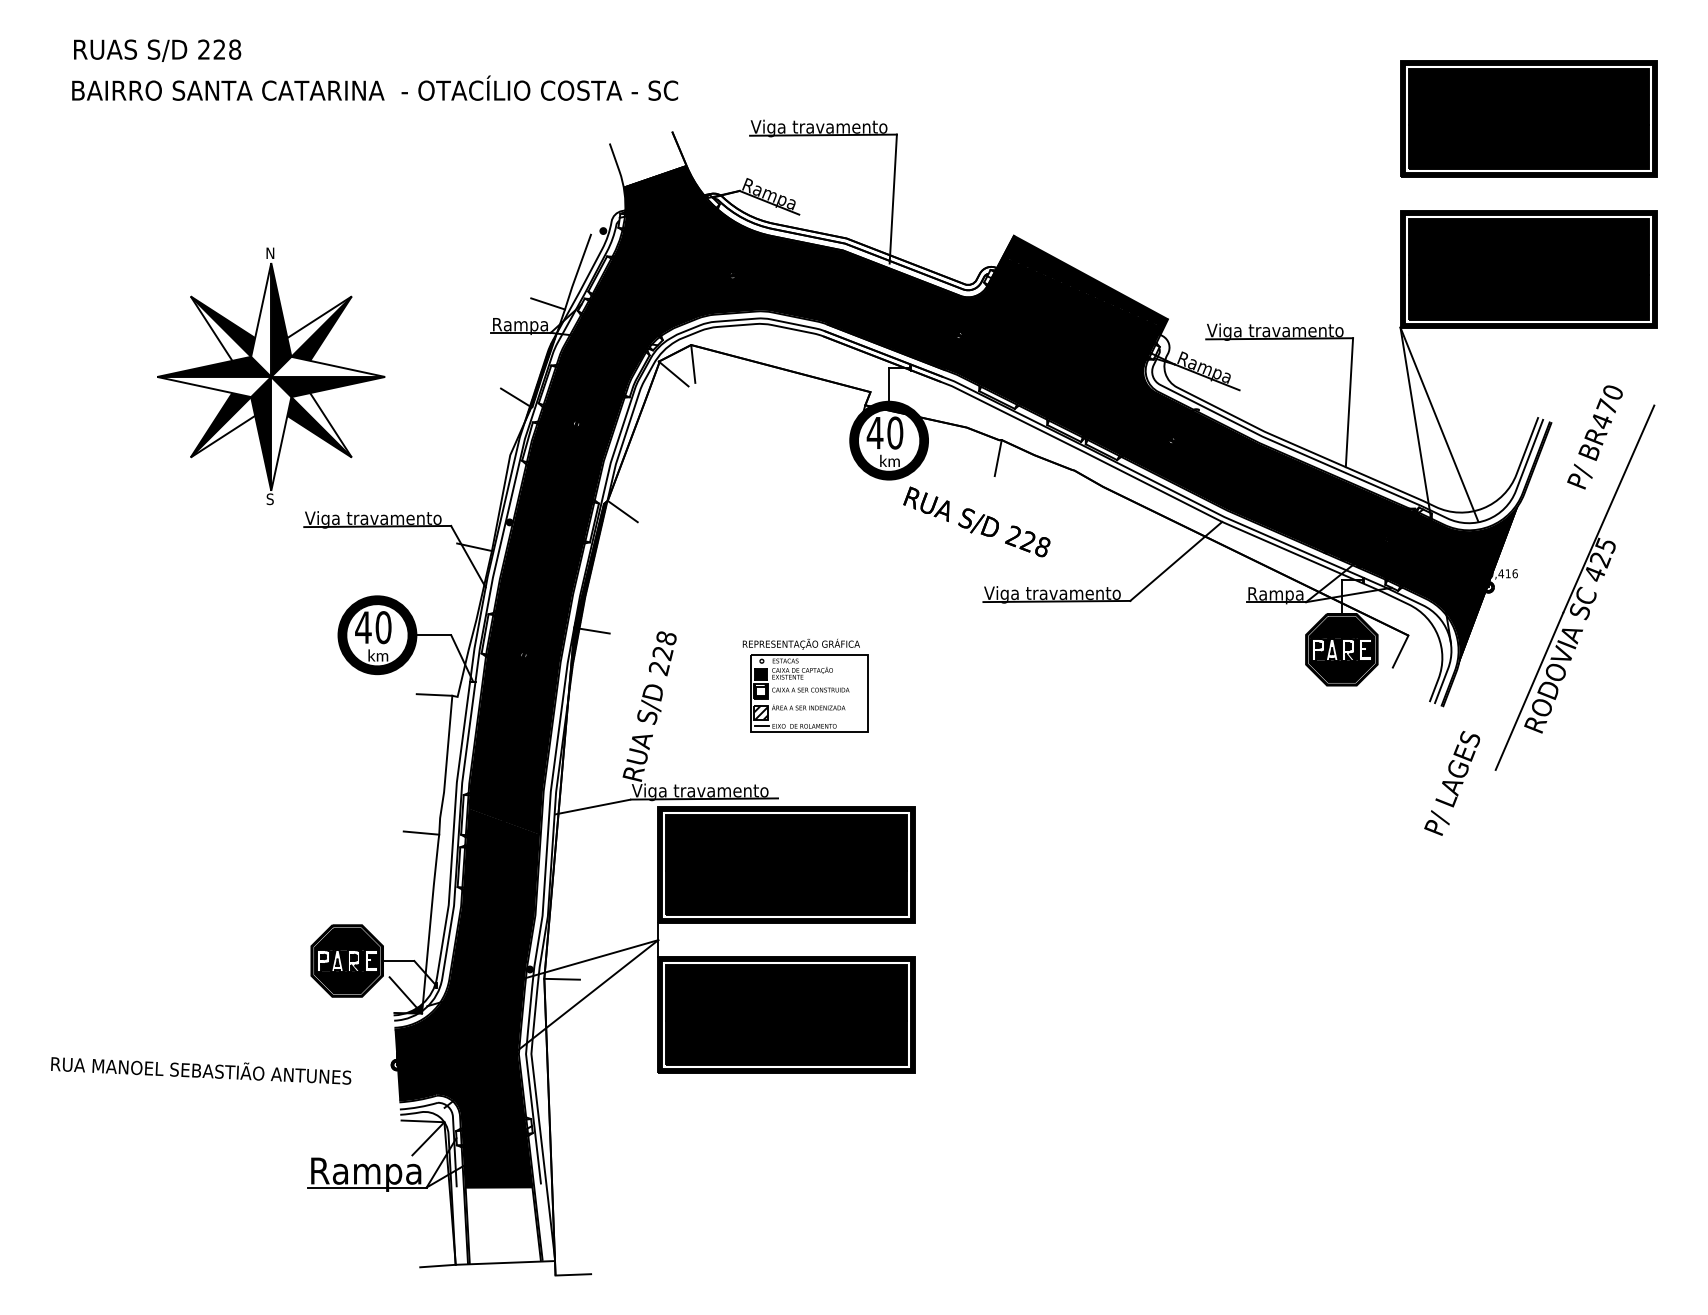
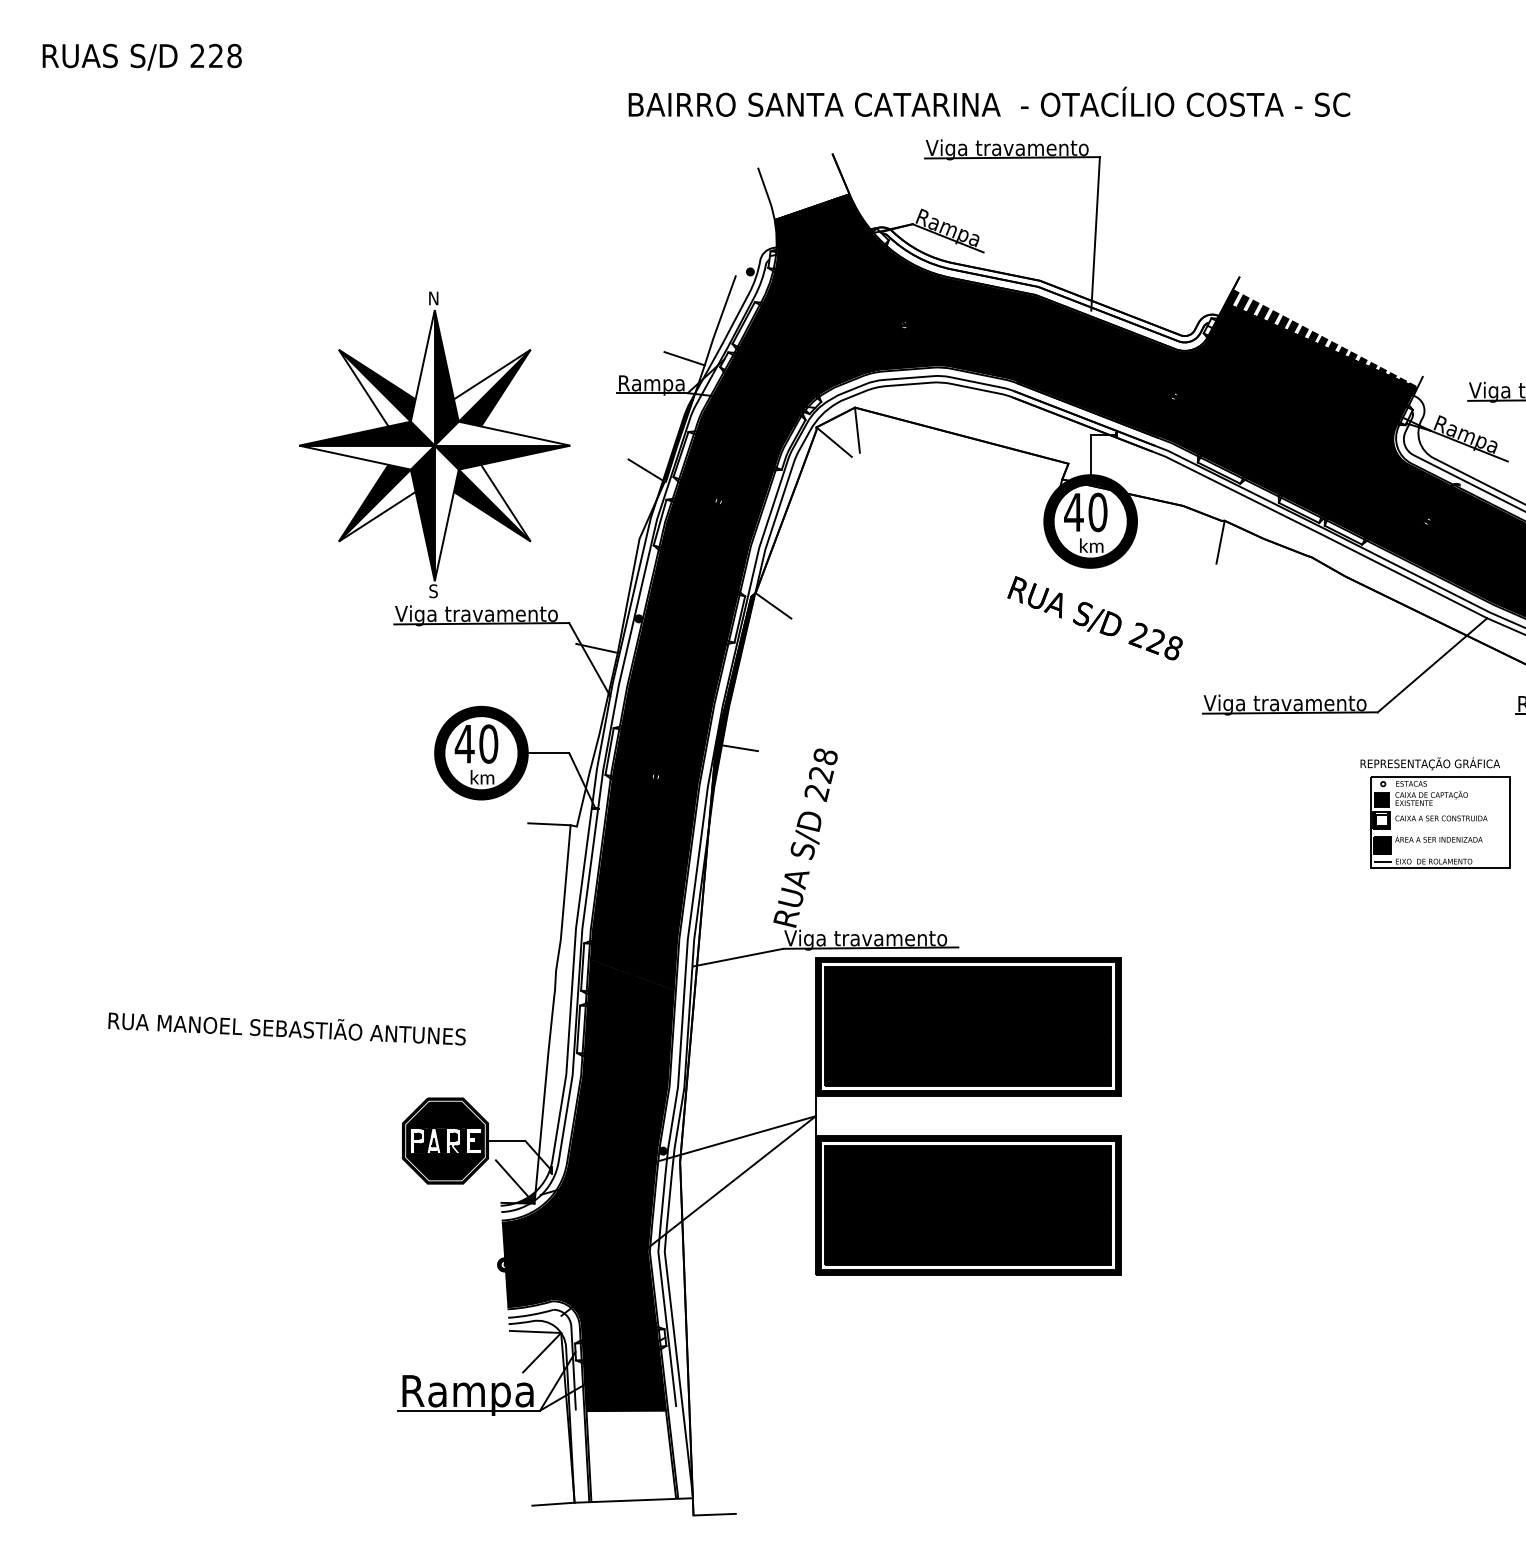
text: (157, 50) -> (142, 56), moved
text: (375, 87) -> (989, 101), moved
fill: (1085, 281) -> (1324, 332), removed
part: (271, 376) -> (435, 445), moved
text: (976, 521) -> (1094, 617), moved
part: (805, 685) -> (1435, 813), moved
line: (421, 832) -> (533, 988), removed
line: (561, 978) -> (700, 1161), removed
text: (201, 1070) -> (287, 1028), moved

